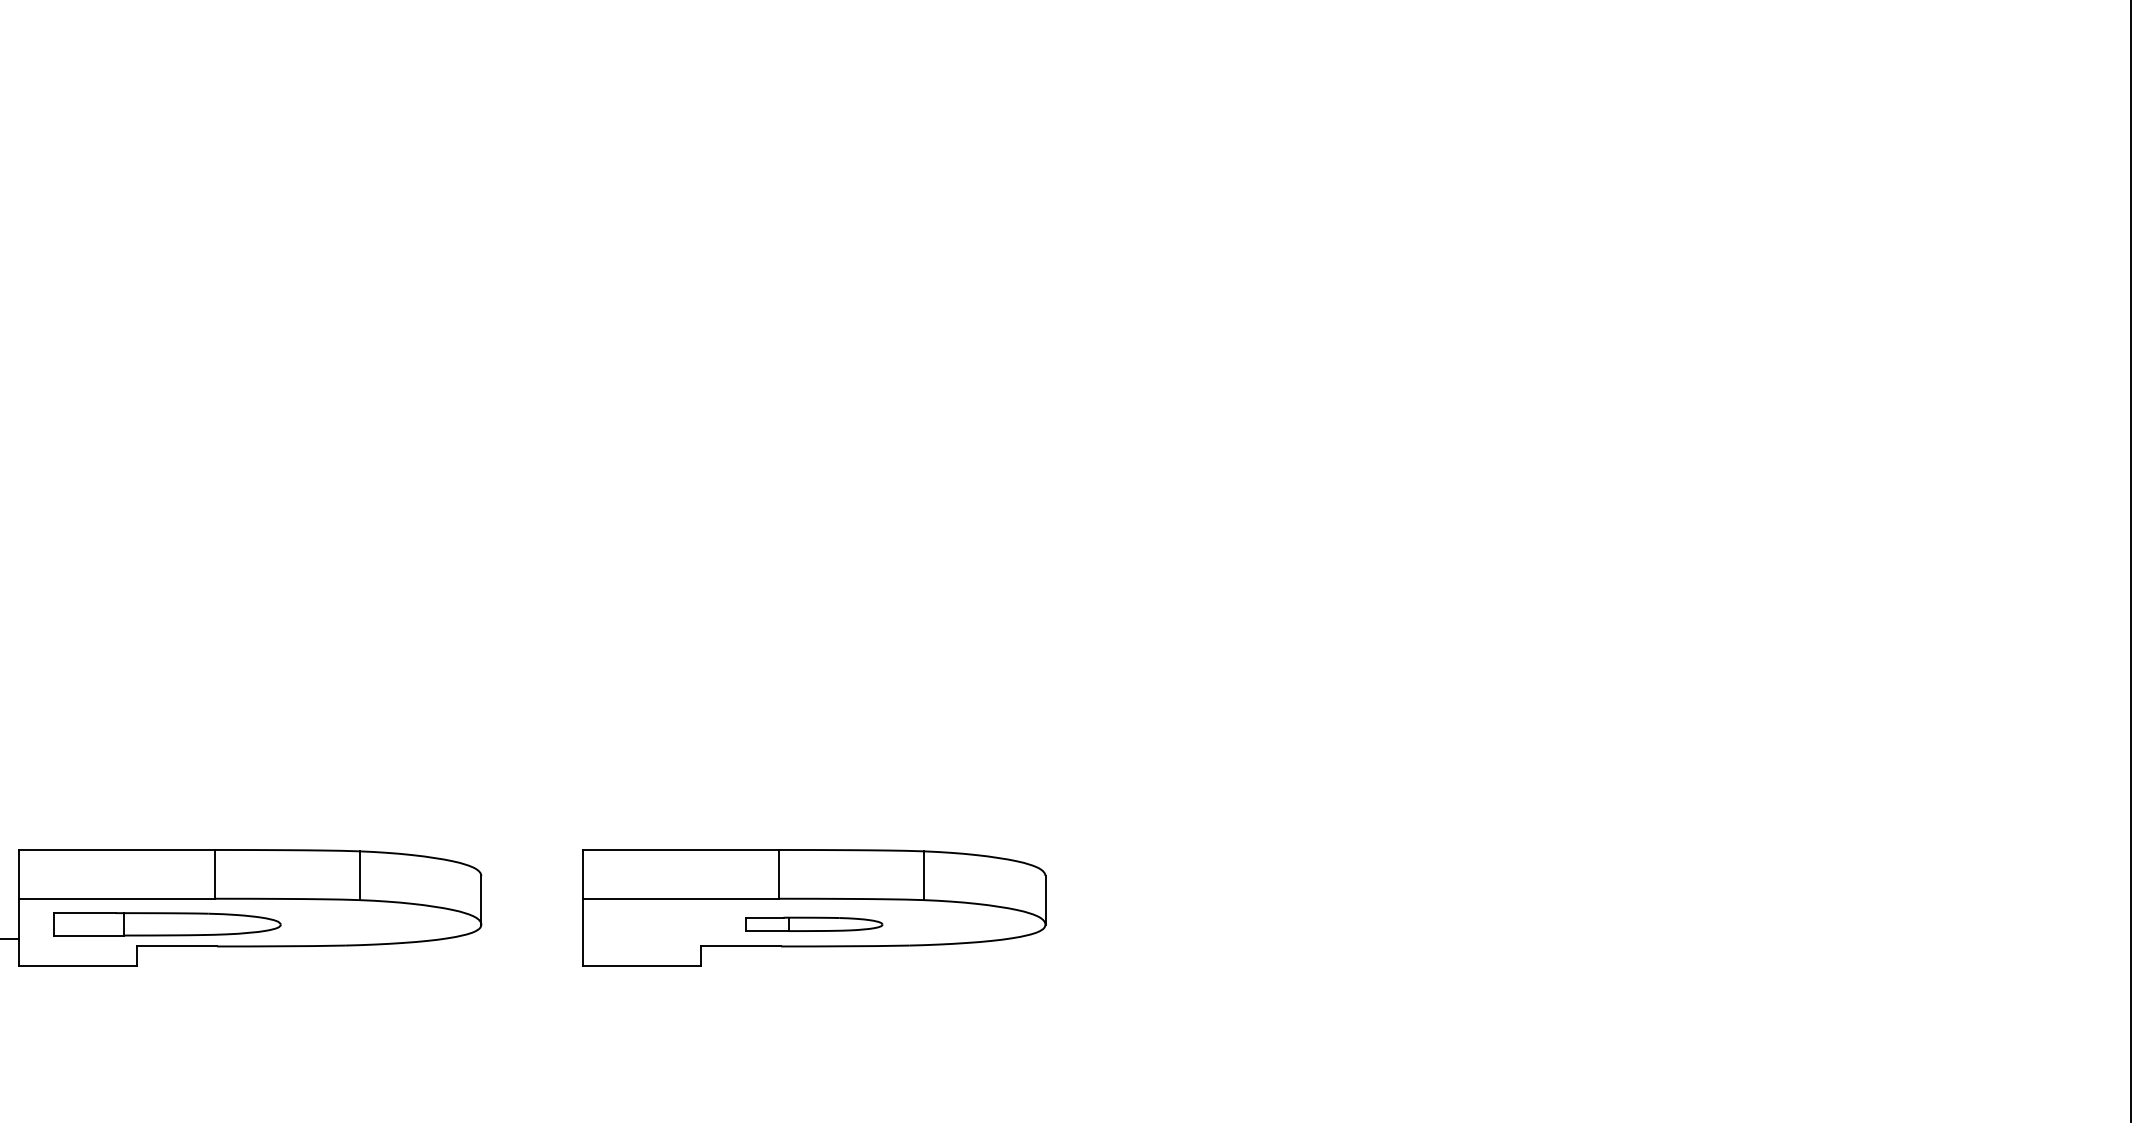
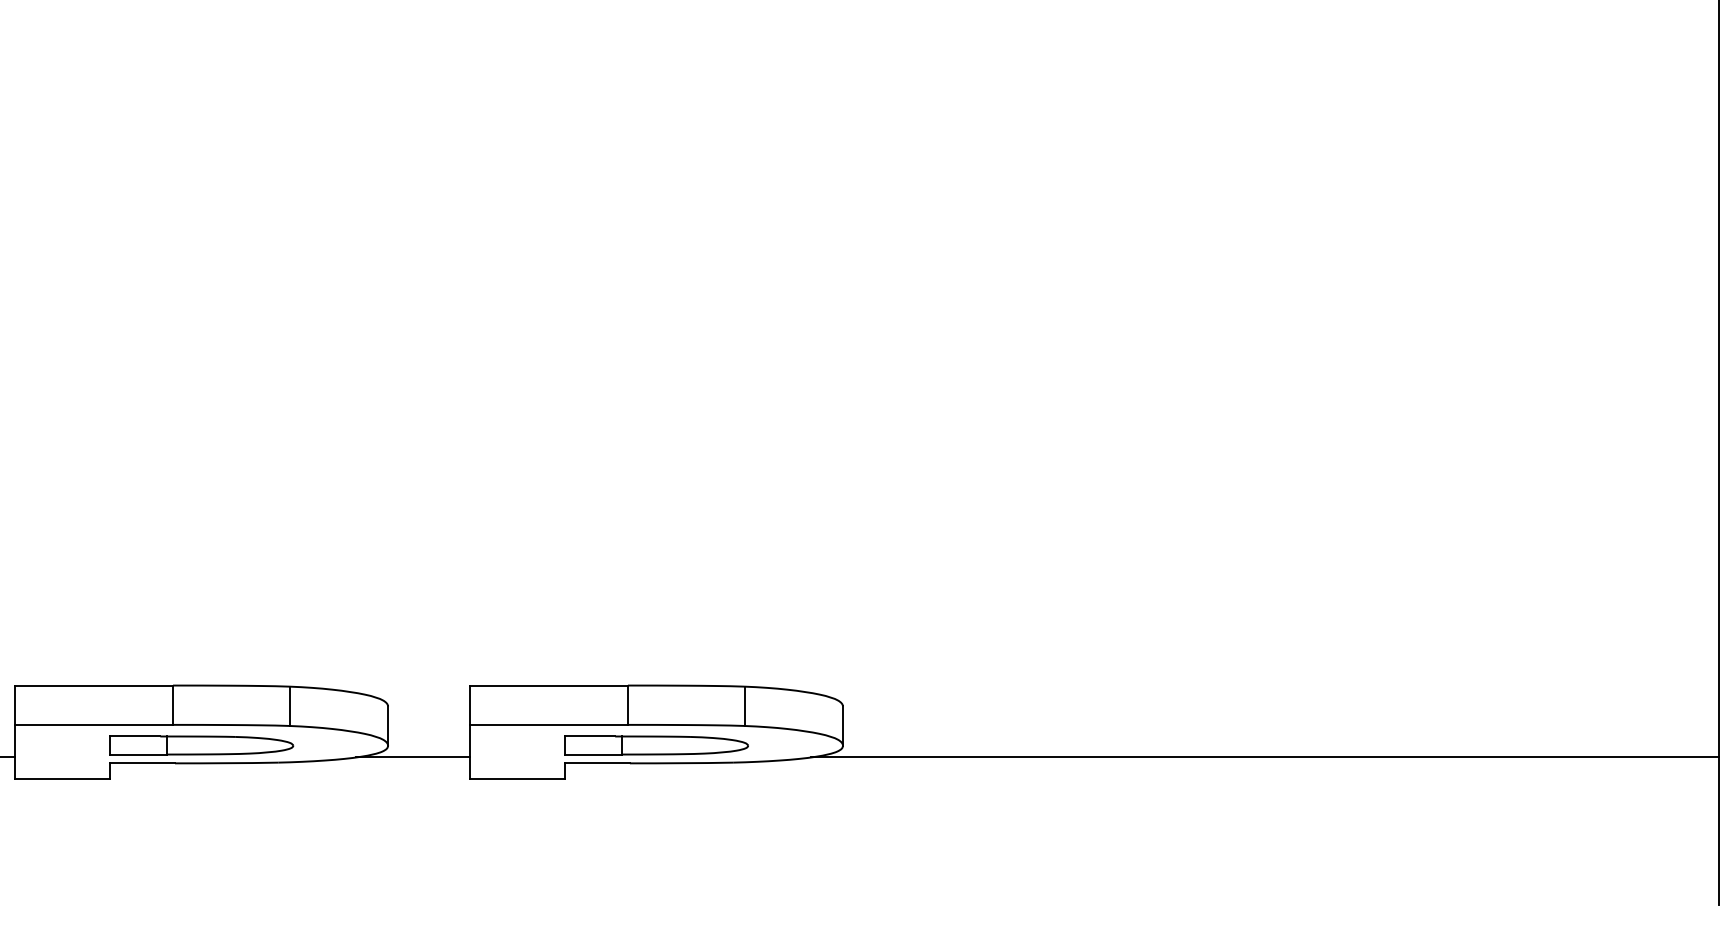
part: (167, 924) -> (201, 745), moved
part: (814, 924) -> (656, 745), size x1.67
line: (512, 939) -> (413, 757), added
line: (1568, 939) -> (1264, 757), added

